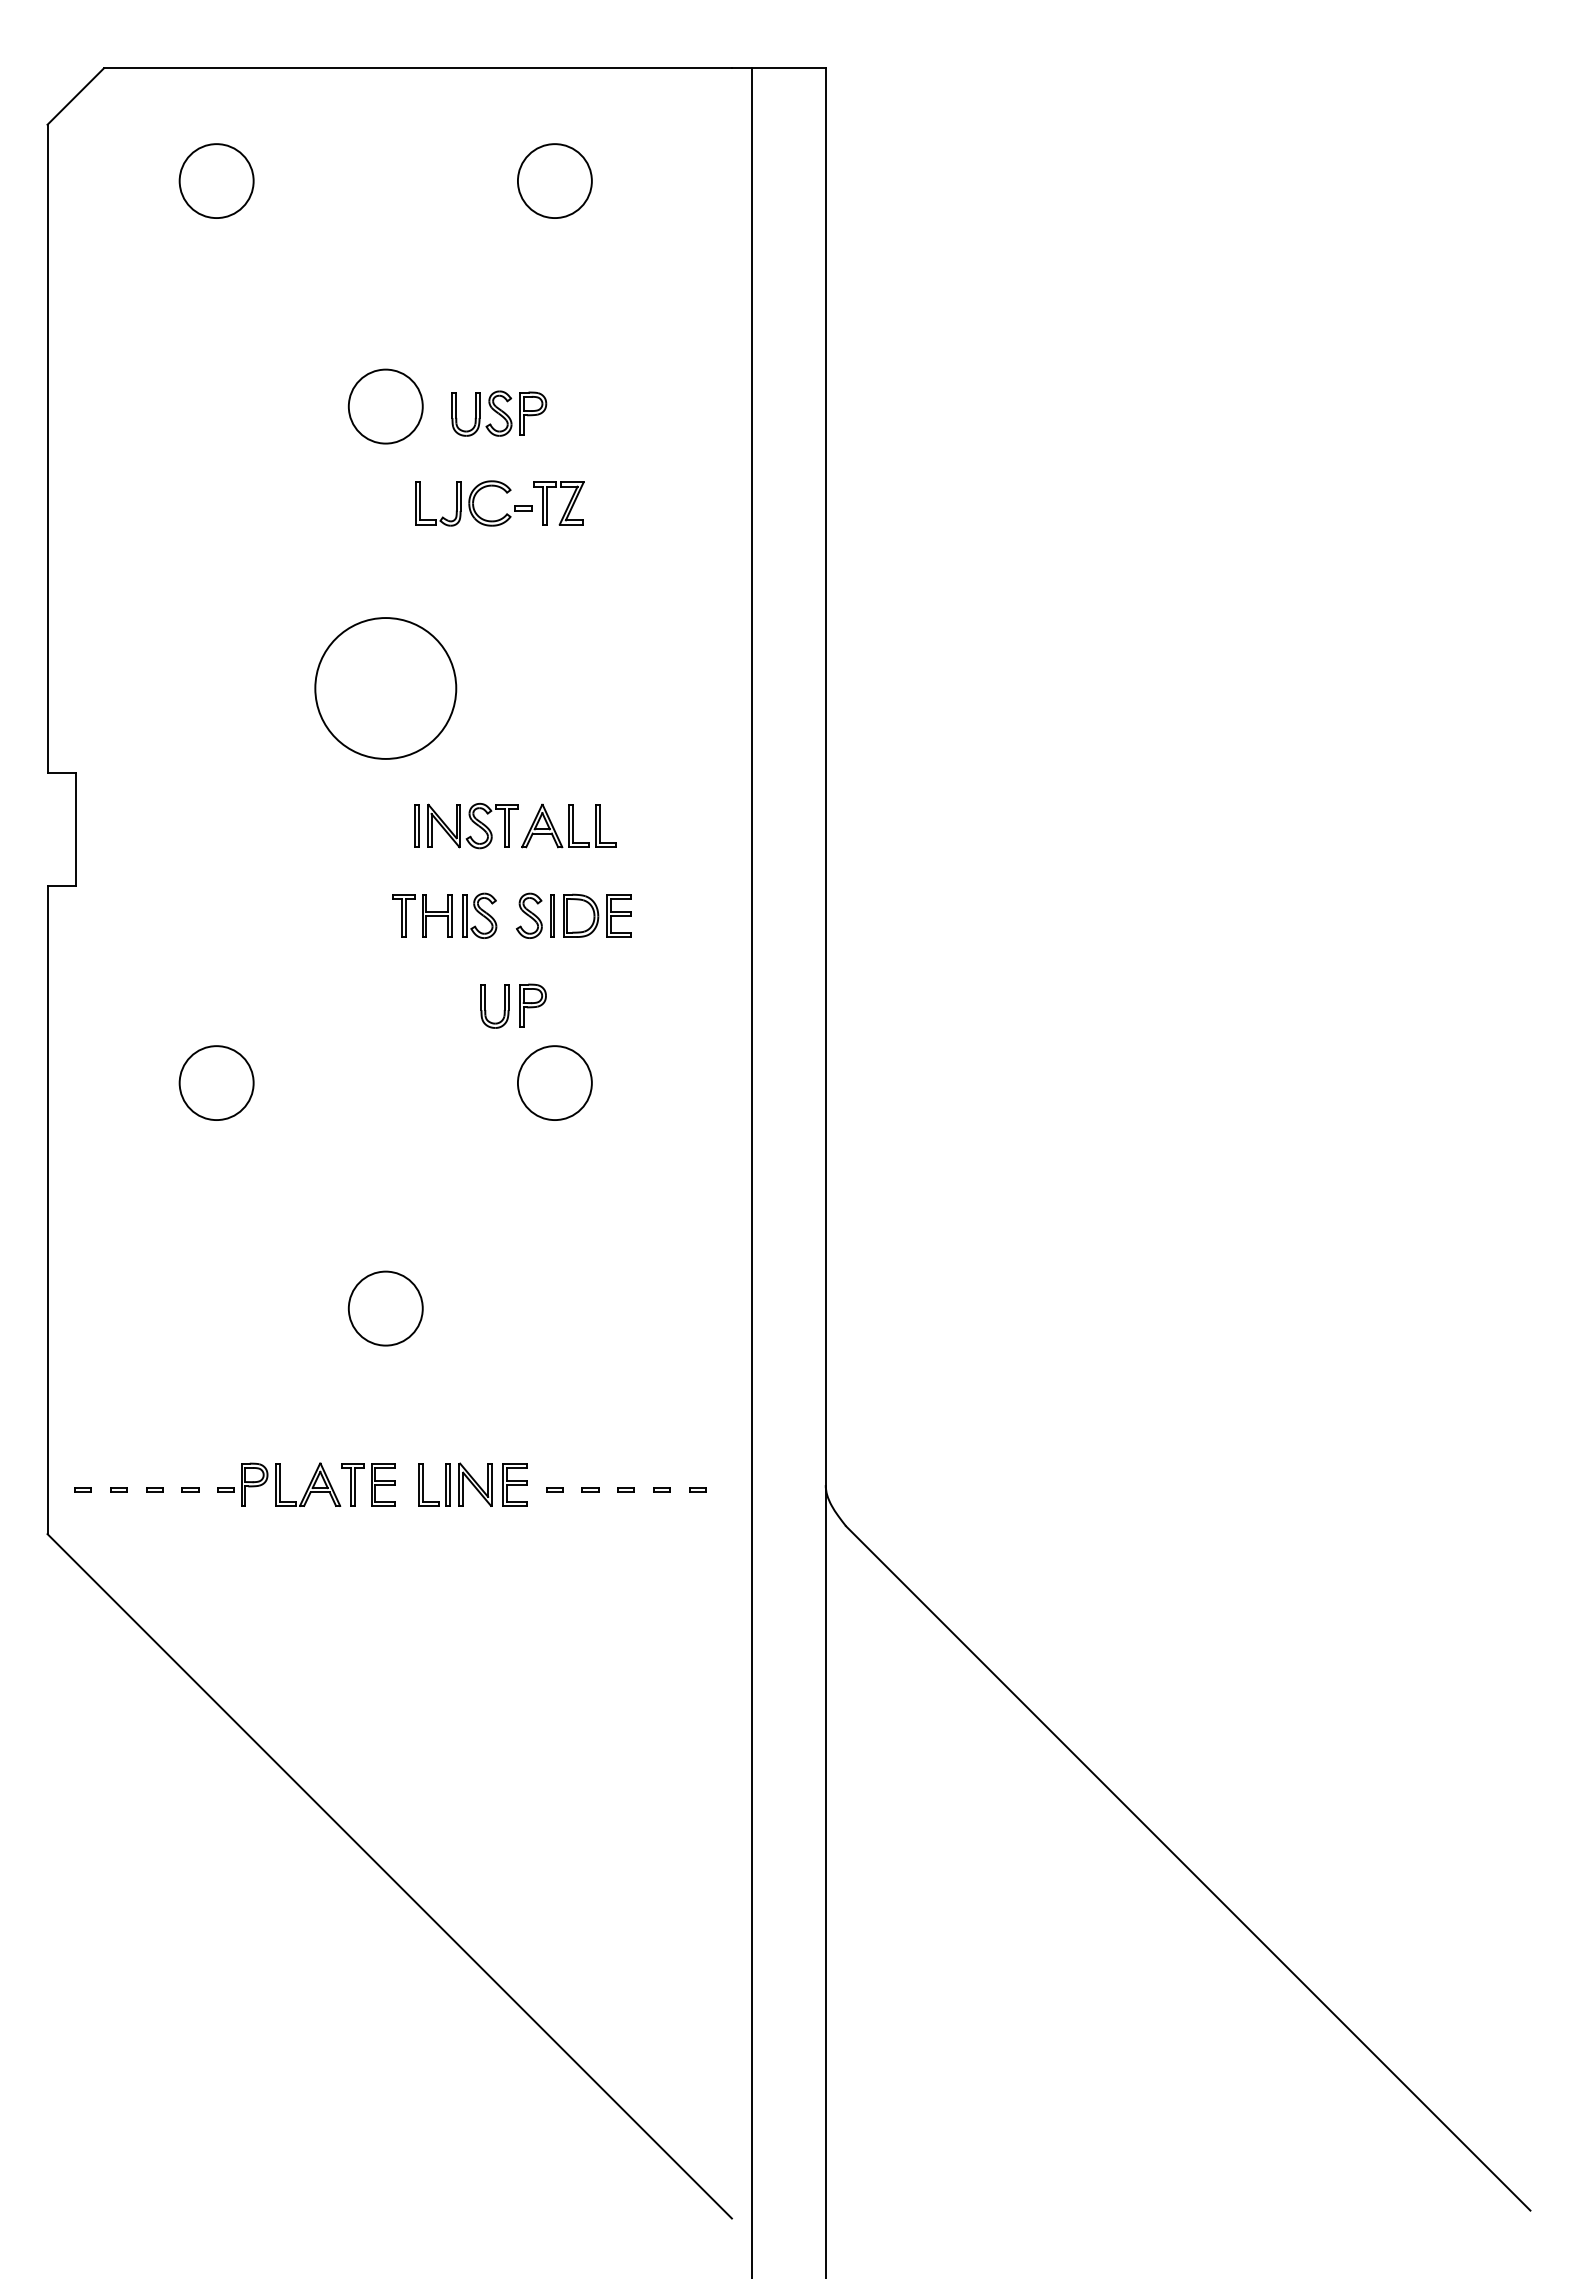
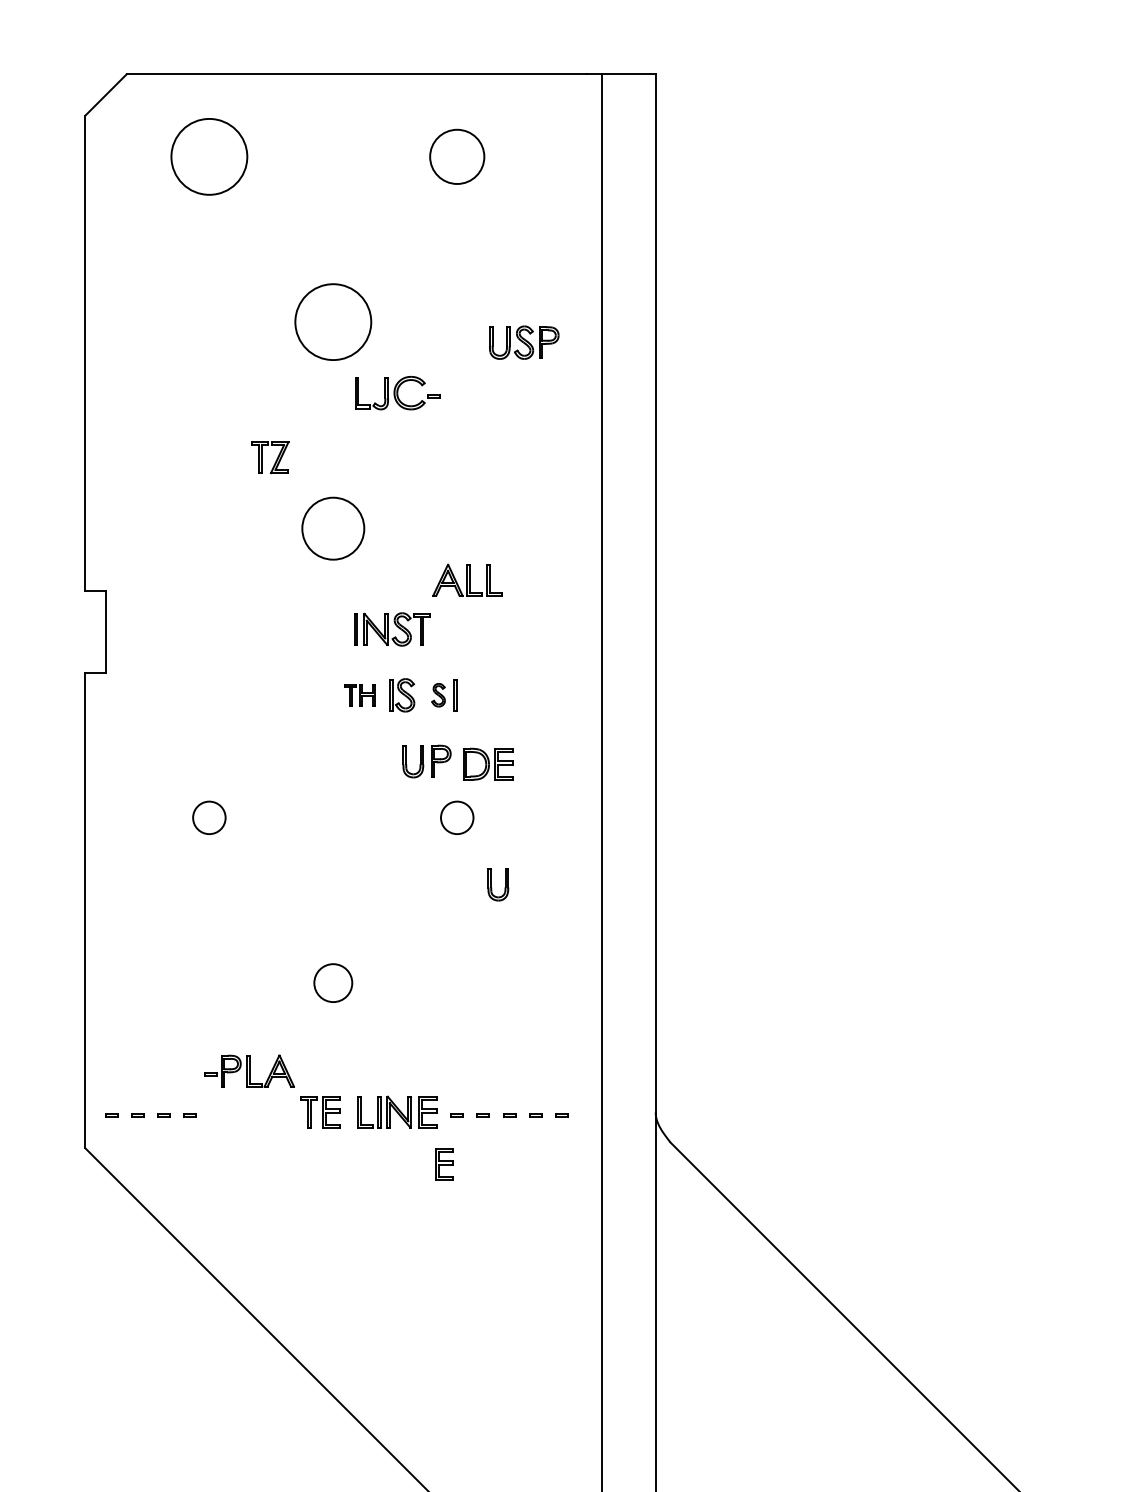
circle: (216, 181) -> (209, 157), size x1.4
circle: (385, 406) -> (333, 322), size x1.4
part: (499, 413) -> (524, 342), moved
part: (566, 507) -> (275, 460), moved
circle: (385, 688) -> (333, 528), size x0.6
part: (568, 825) -> (467, 580), moved
part: (422, 915) -> (360, 695), size x0.7
part: (529, 915) -> (438, 695), size x0.7
part: (597, 915) -> (488, 763), moved
circle: (216, 1083) -> (209, 818), size x0.6
circle: (554, 1083) -> (456, 818), size x0.6
part: (602, 1178) -> (492, 887), added
circle: (385, 1308) -> (333, 983), size x0.7
part: (279, 1484) -> (249, 1070), moved
part: (537, 1555) -> (444, 1164), added

